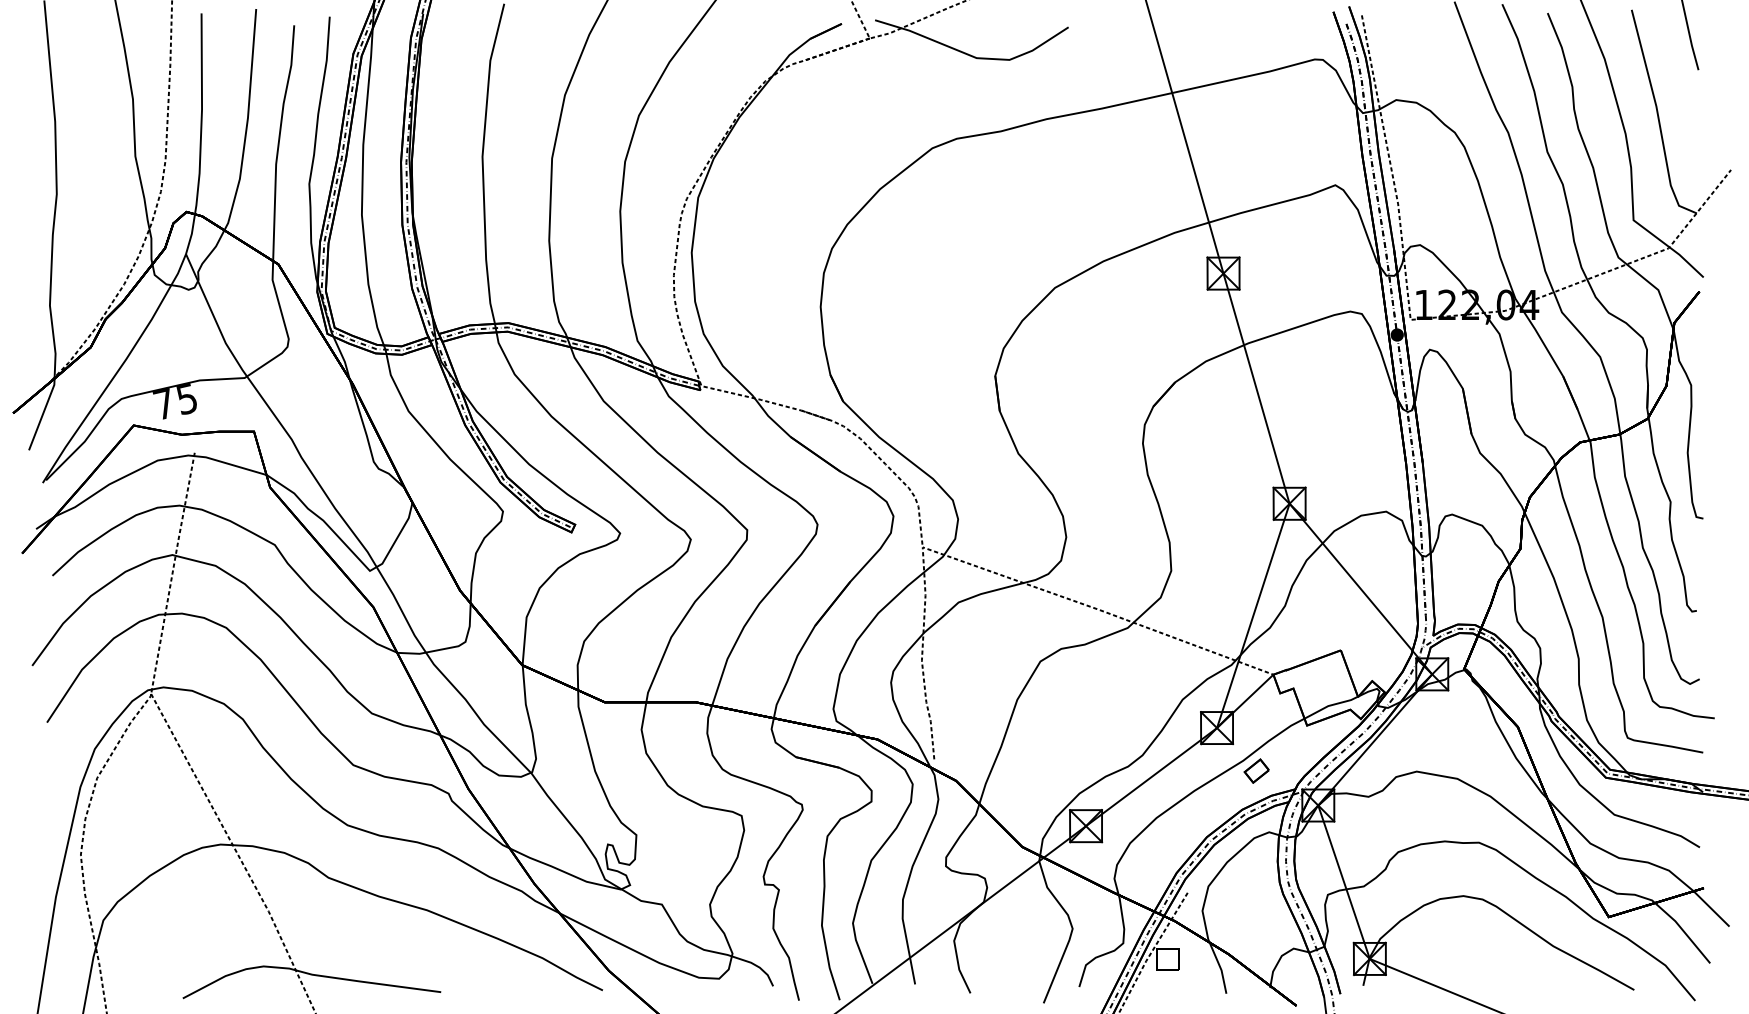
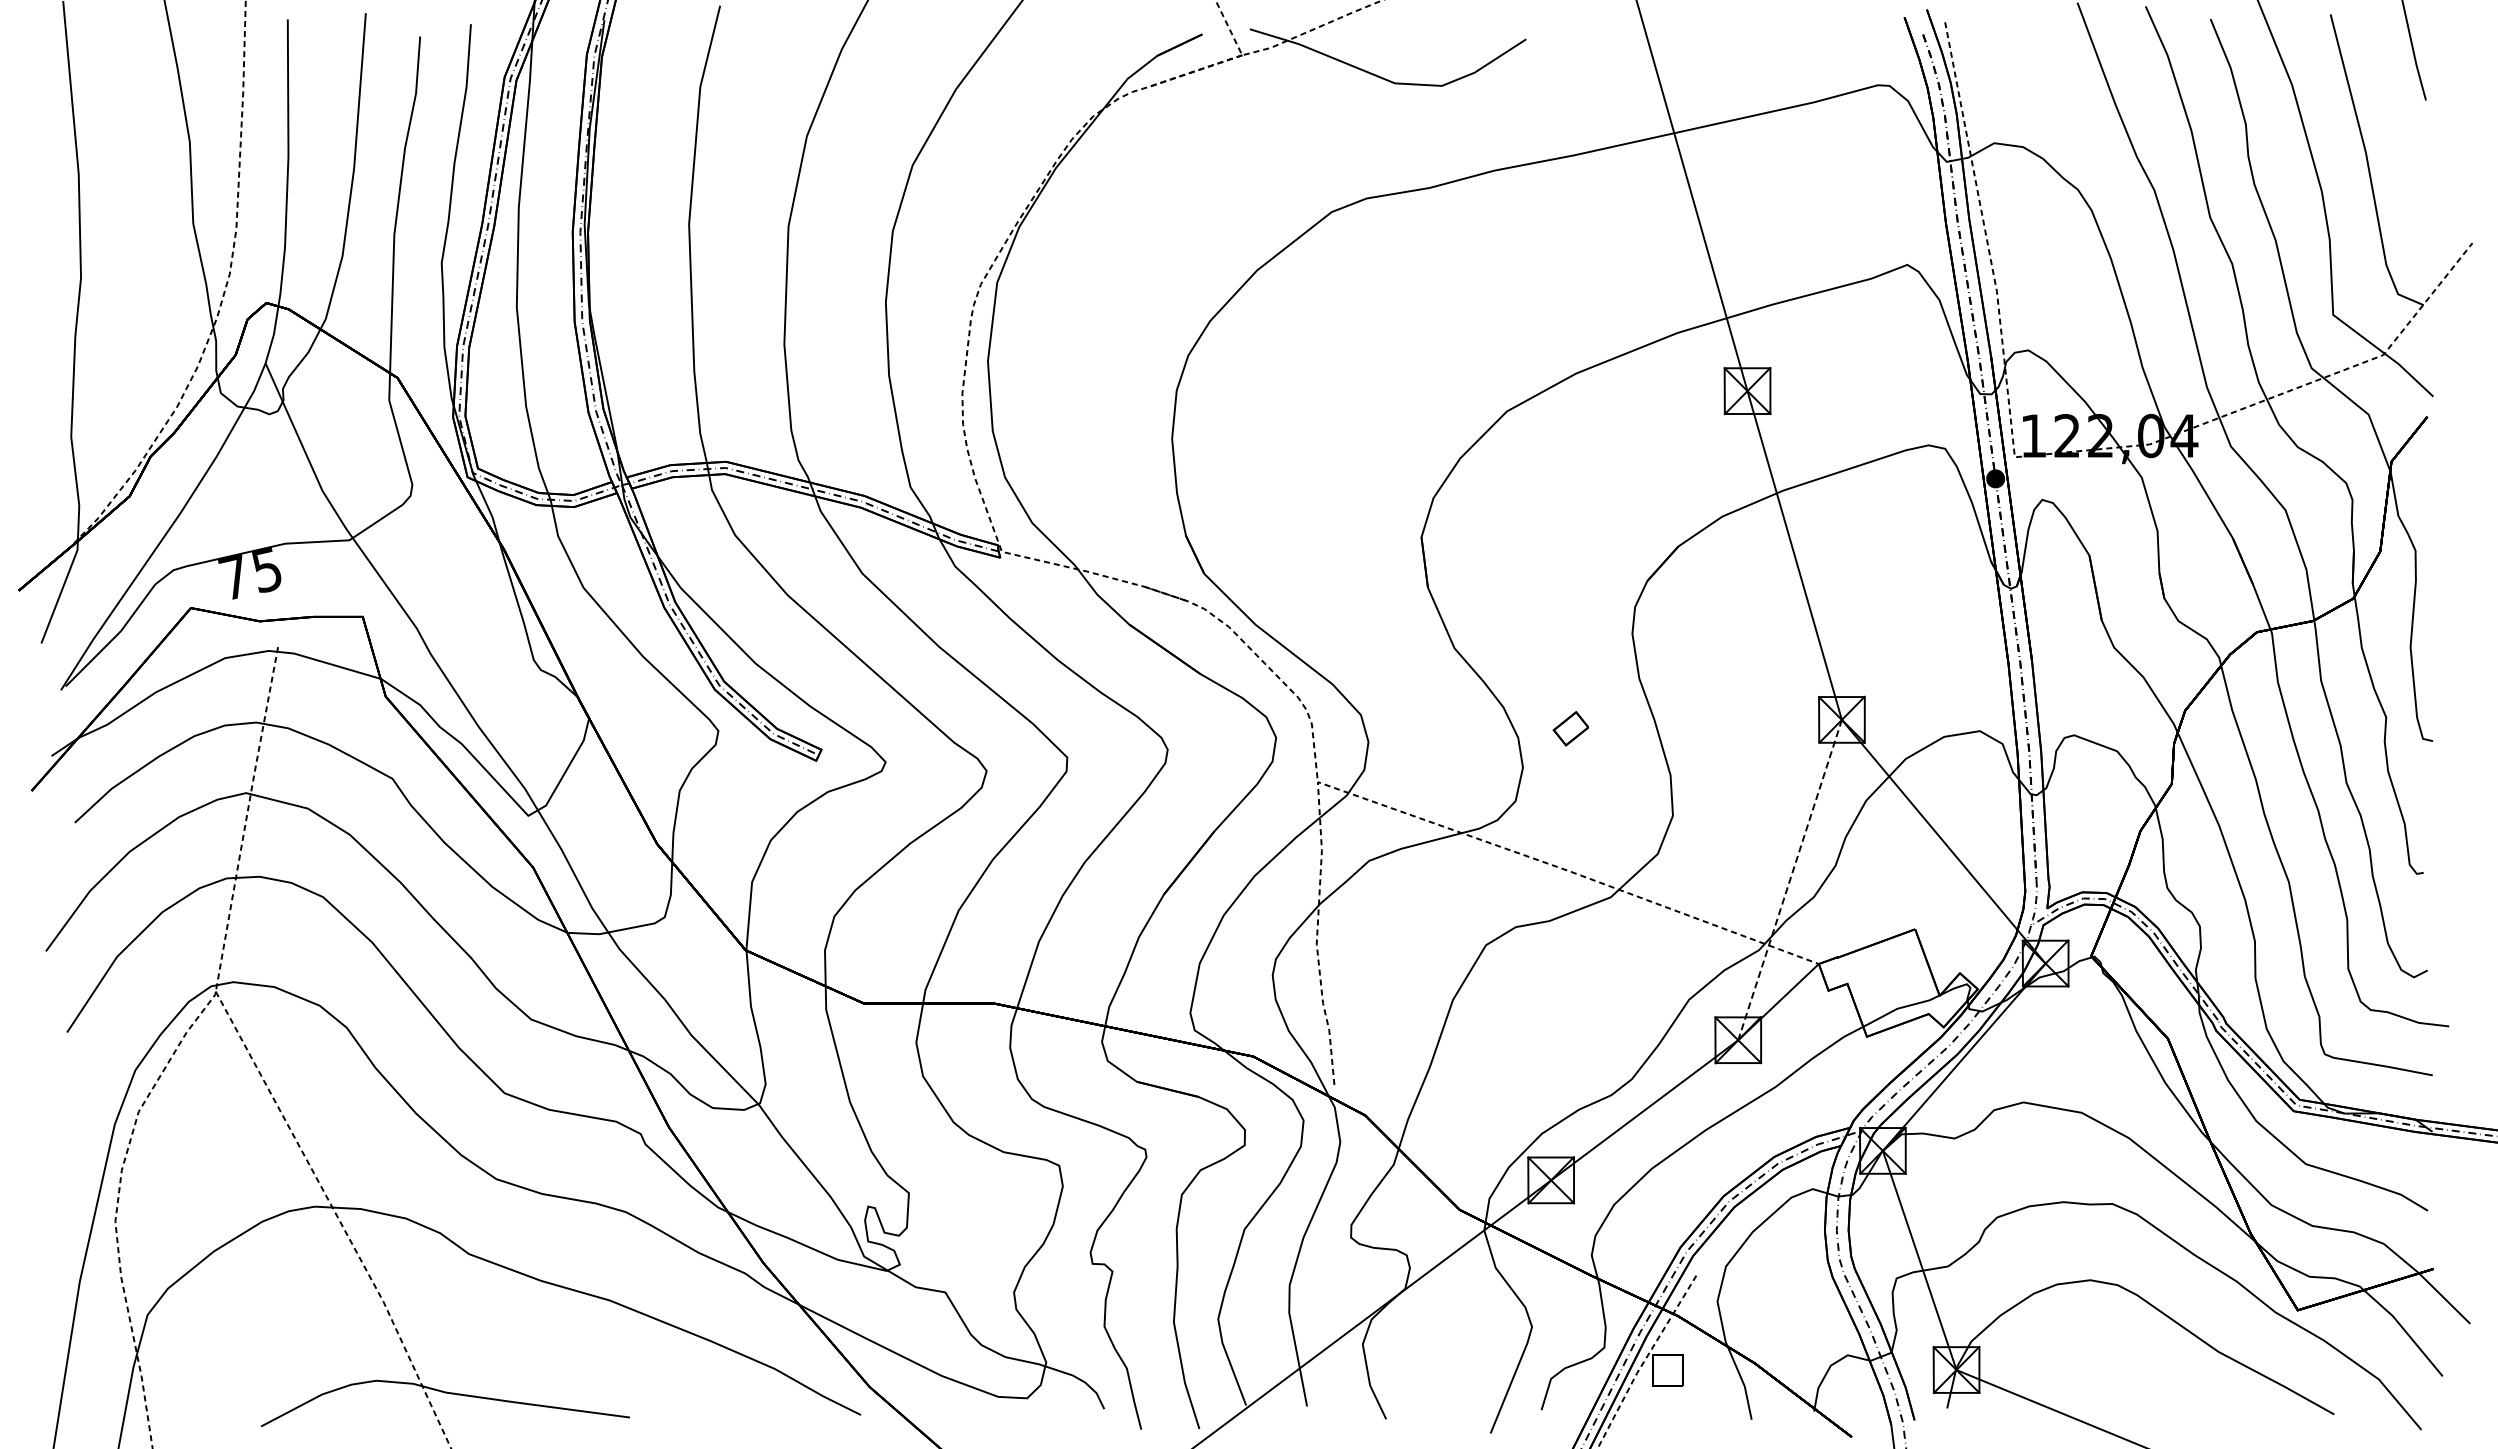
line: (1252, 616) -> (1789, 880), solid -> dashed
part: (1256, 770) -> (1570, 728), moved

